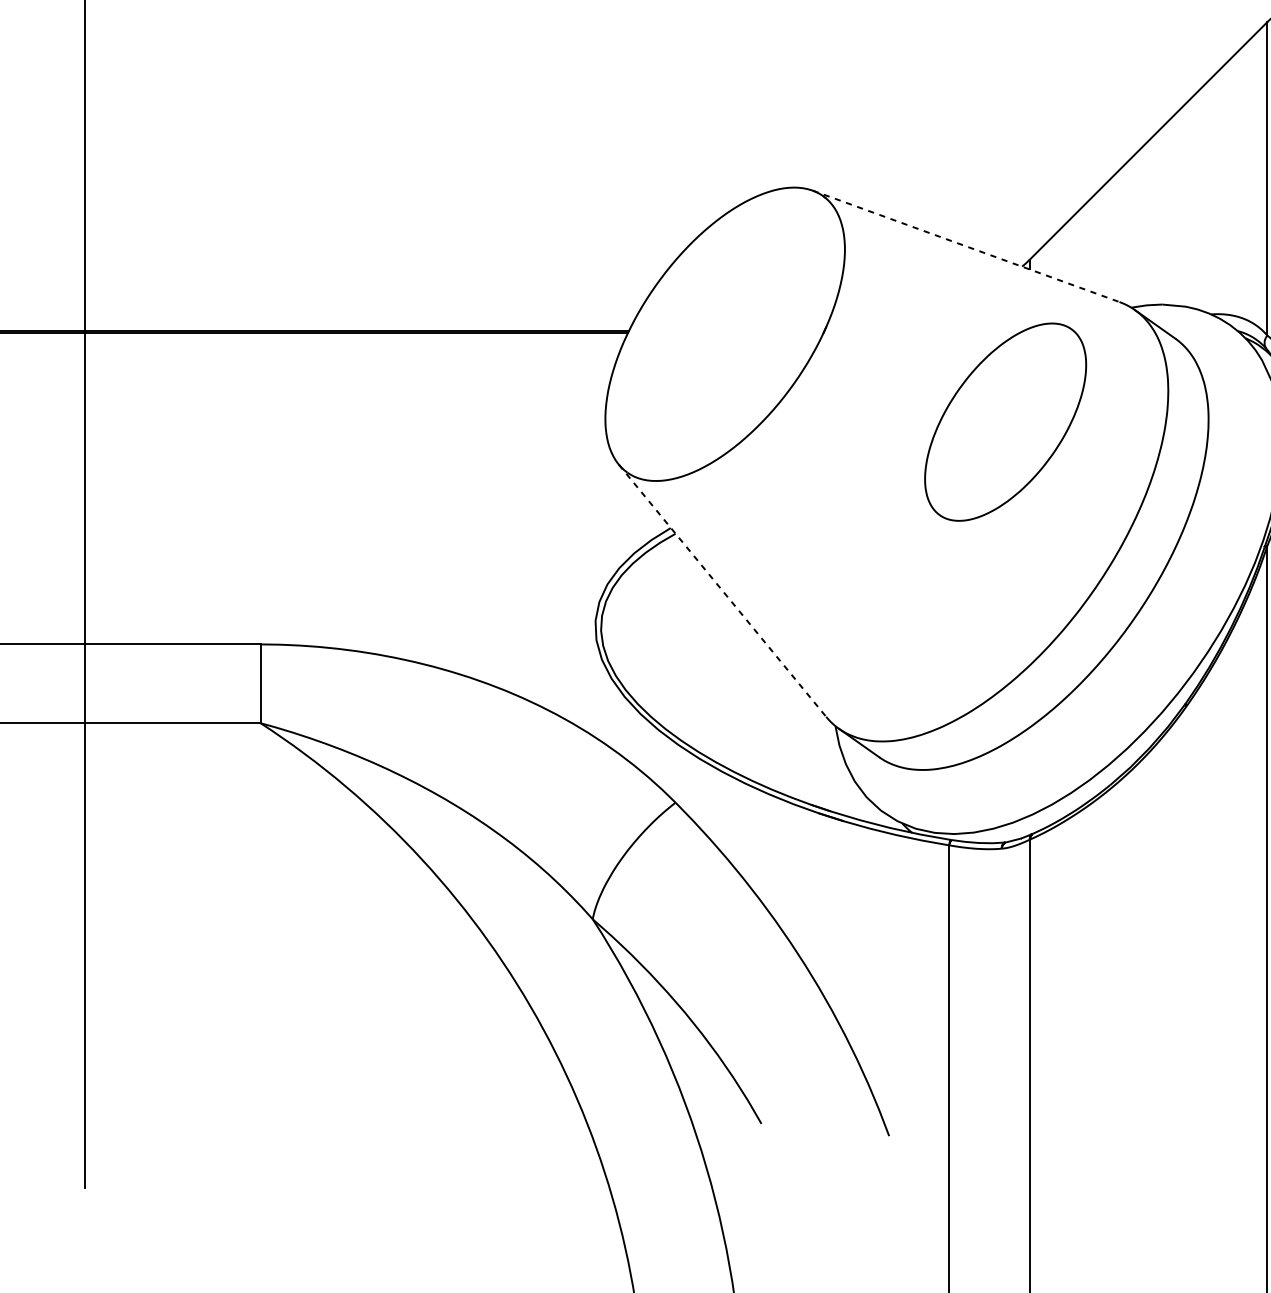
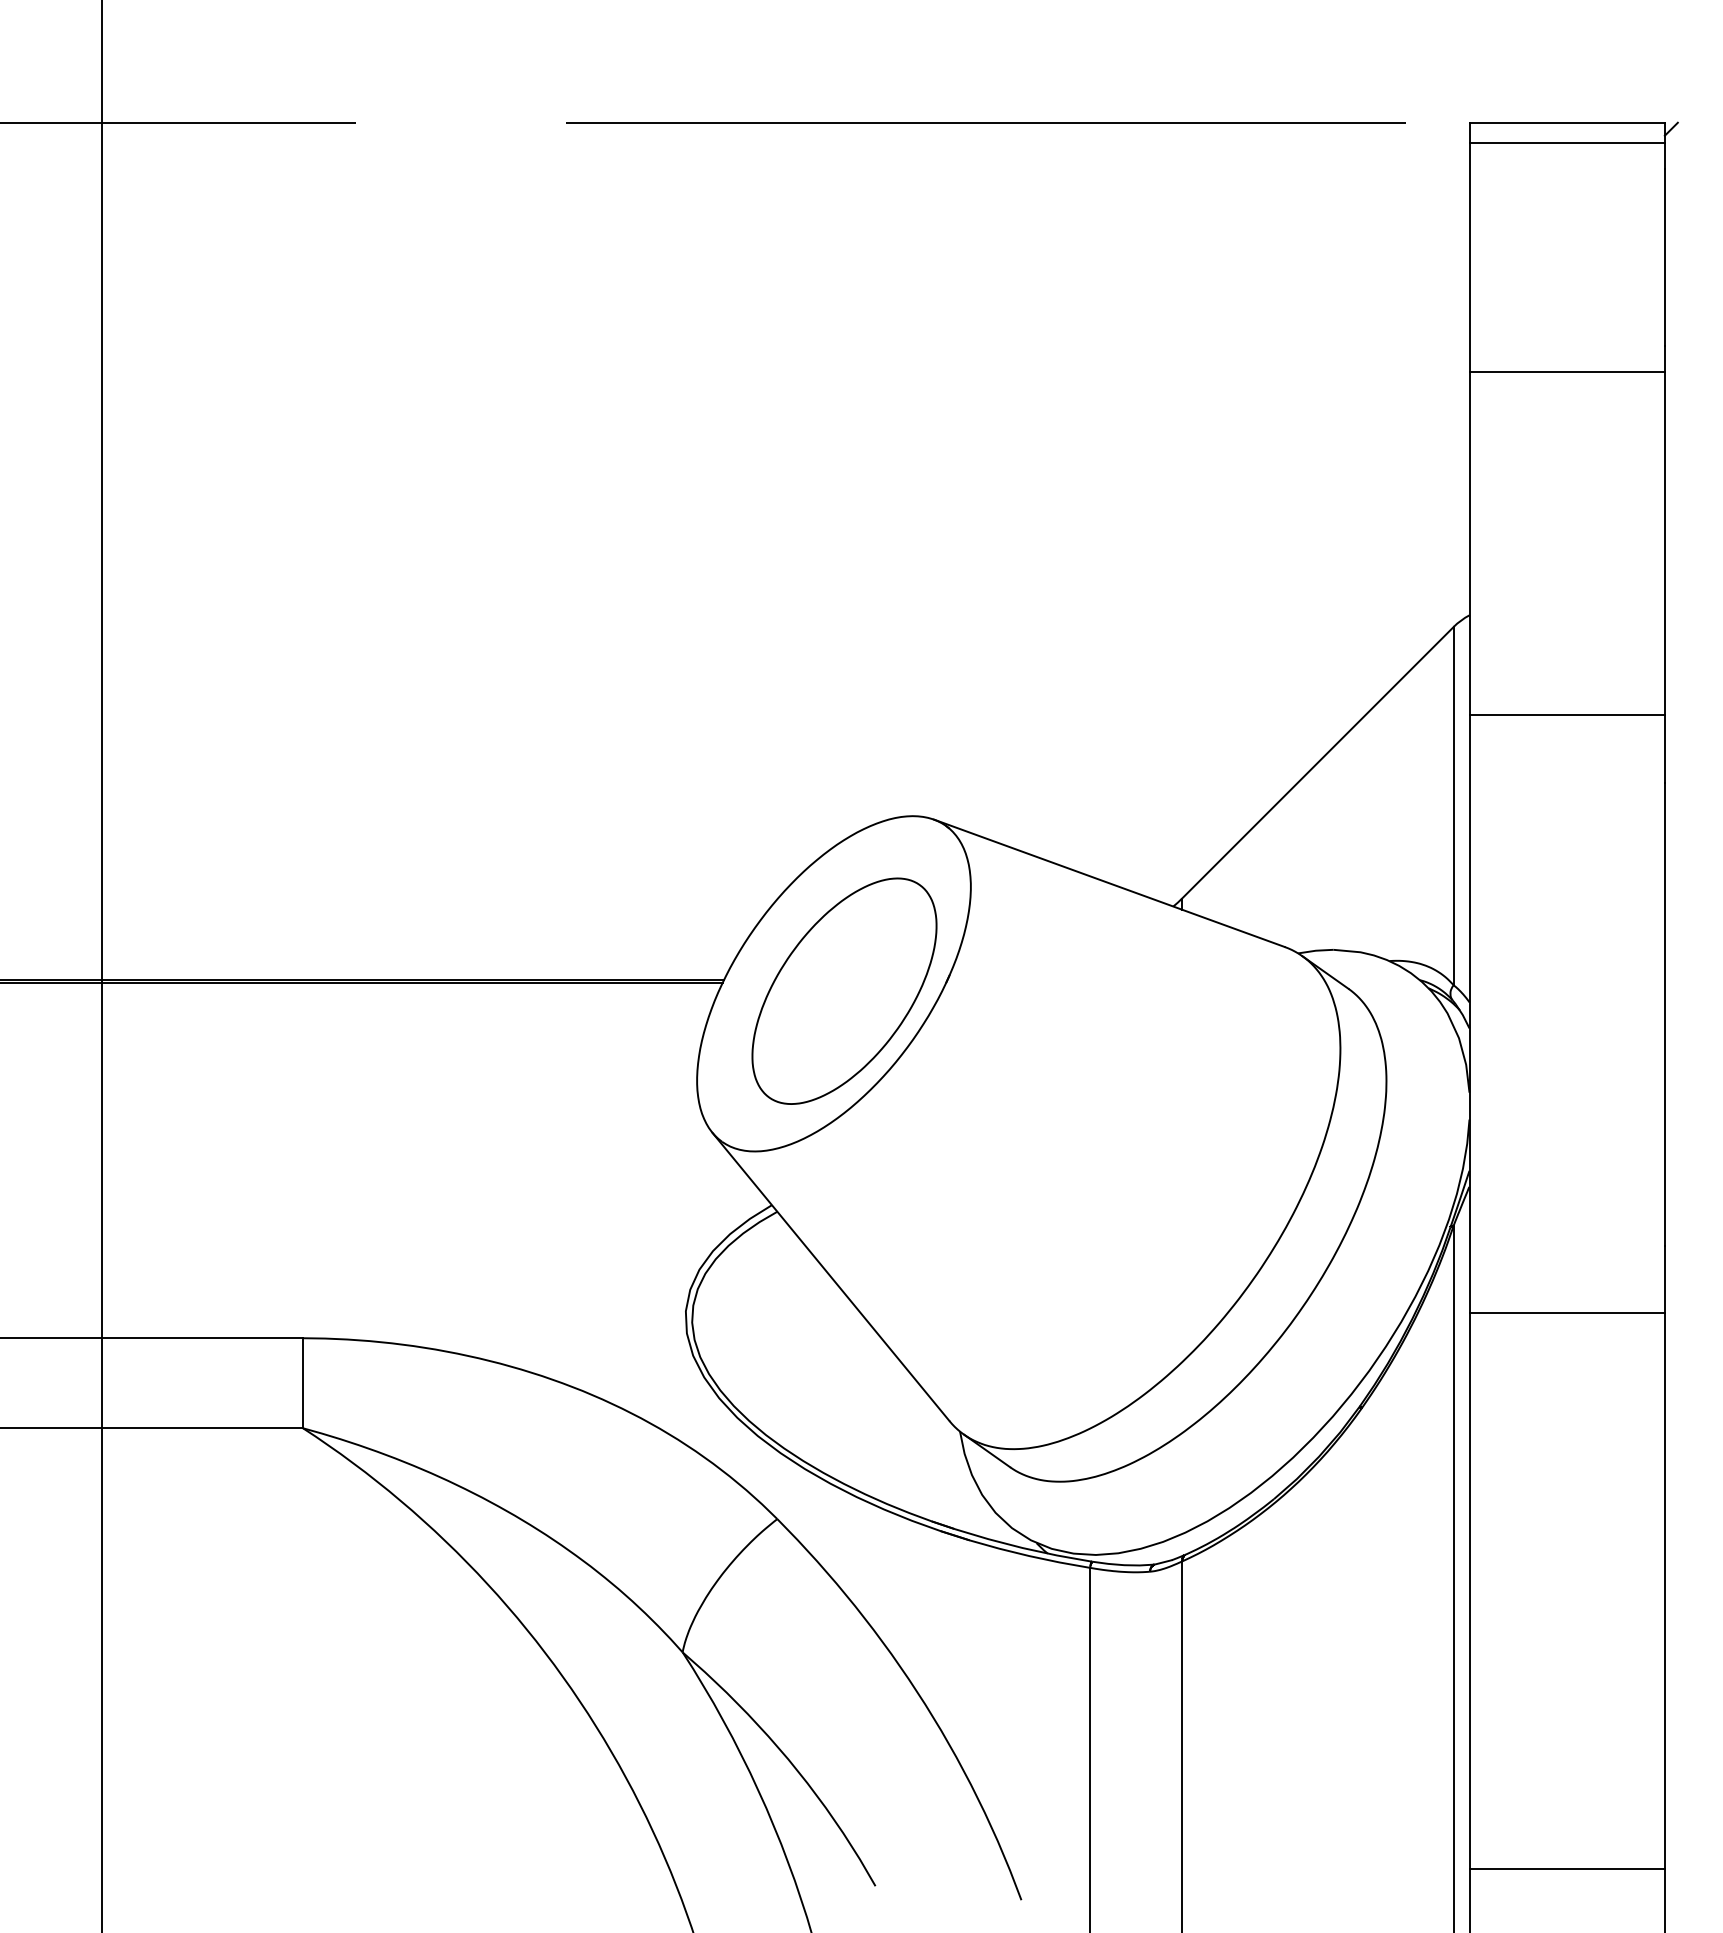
line: (966, 246) -> (1109, 883), dashed -> solid
part: (1005, 421) -> (844, 990), moved
line: (722, 590) -> (830, 1276), dashed -> solid

